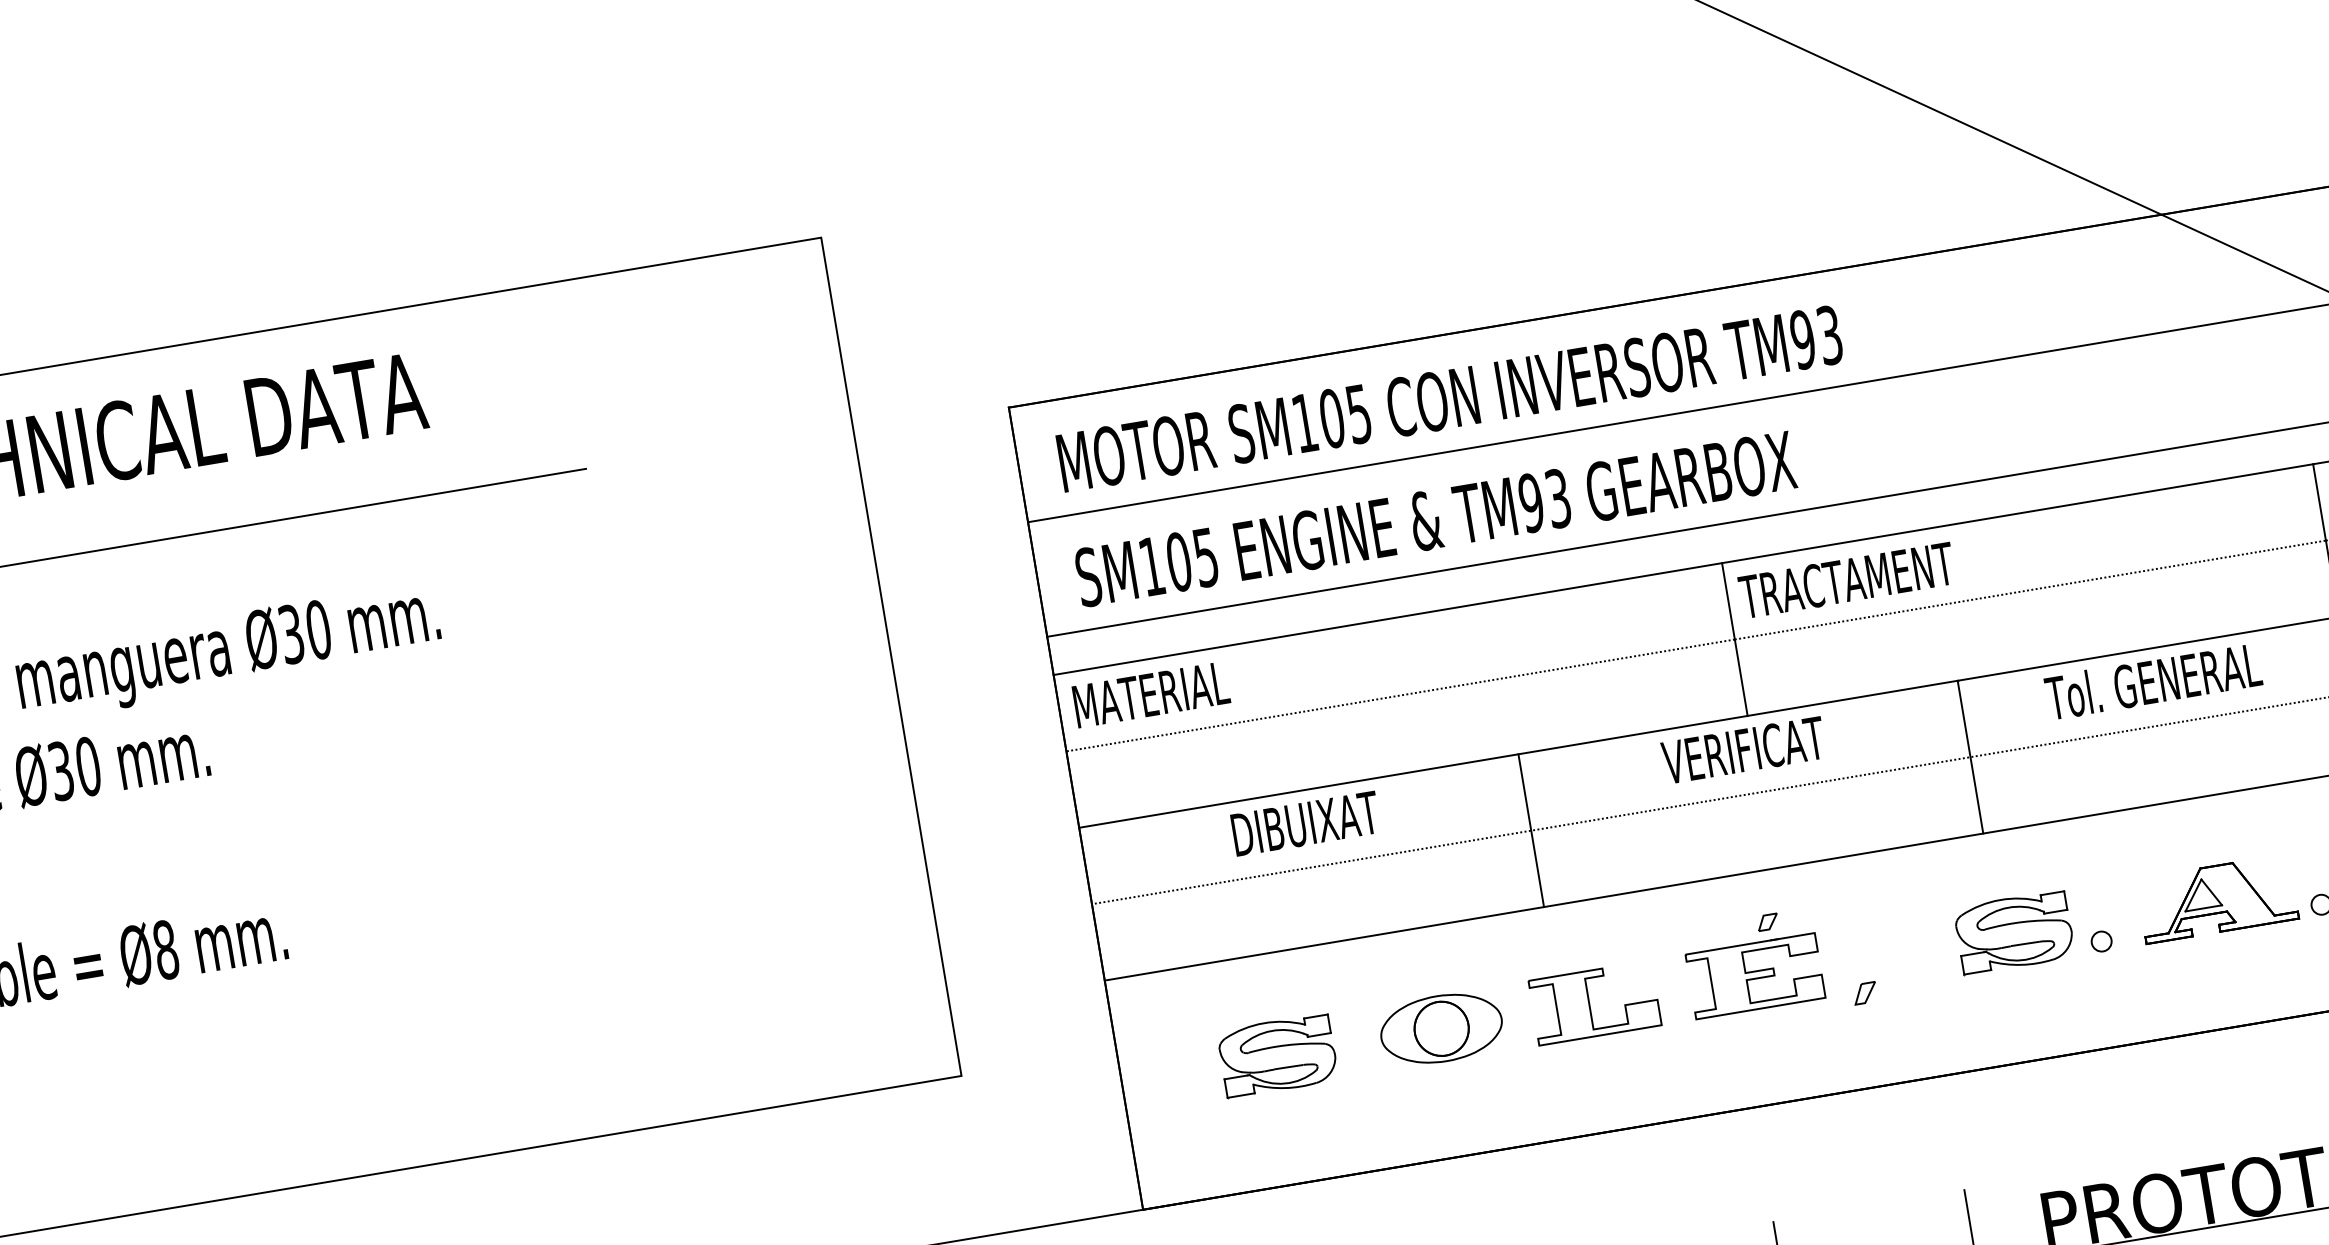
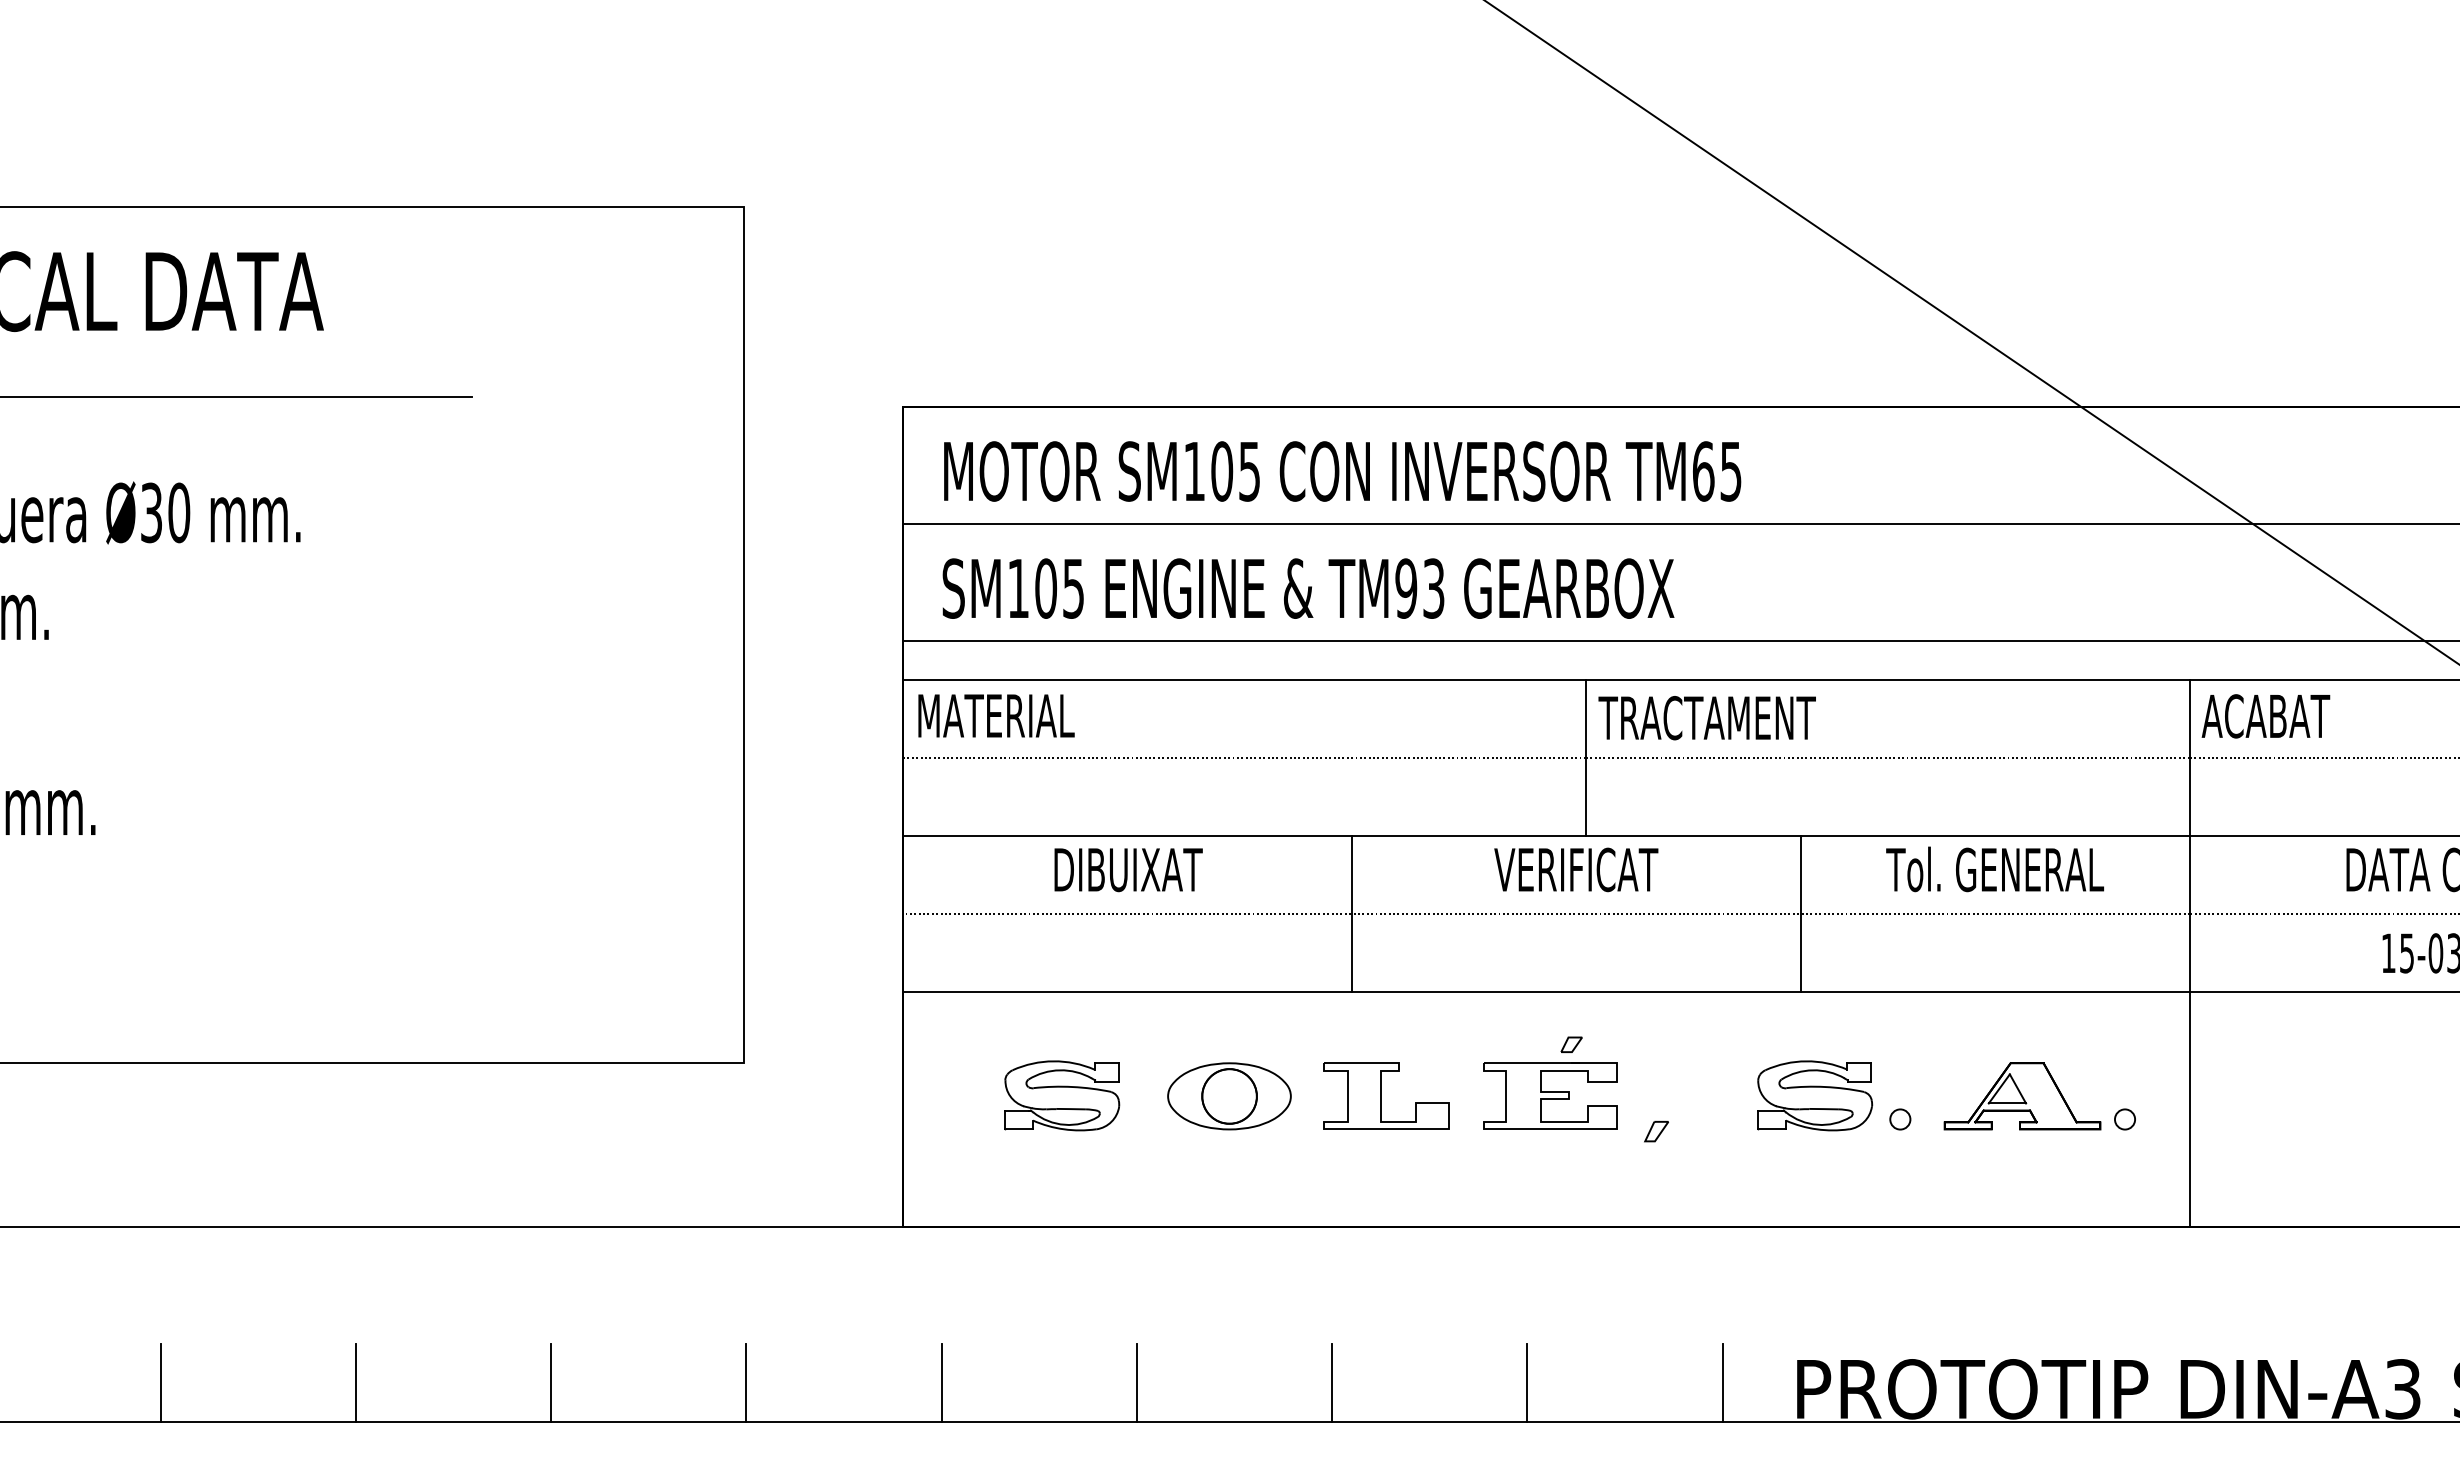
text: (1815, 337) -> (1716, 471), TM93 -> TM65

